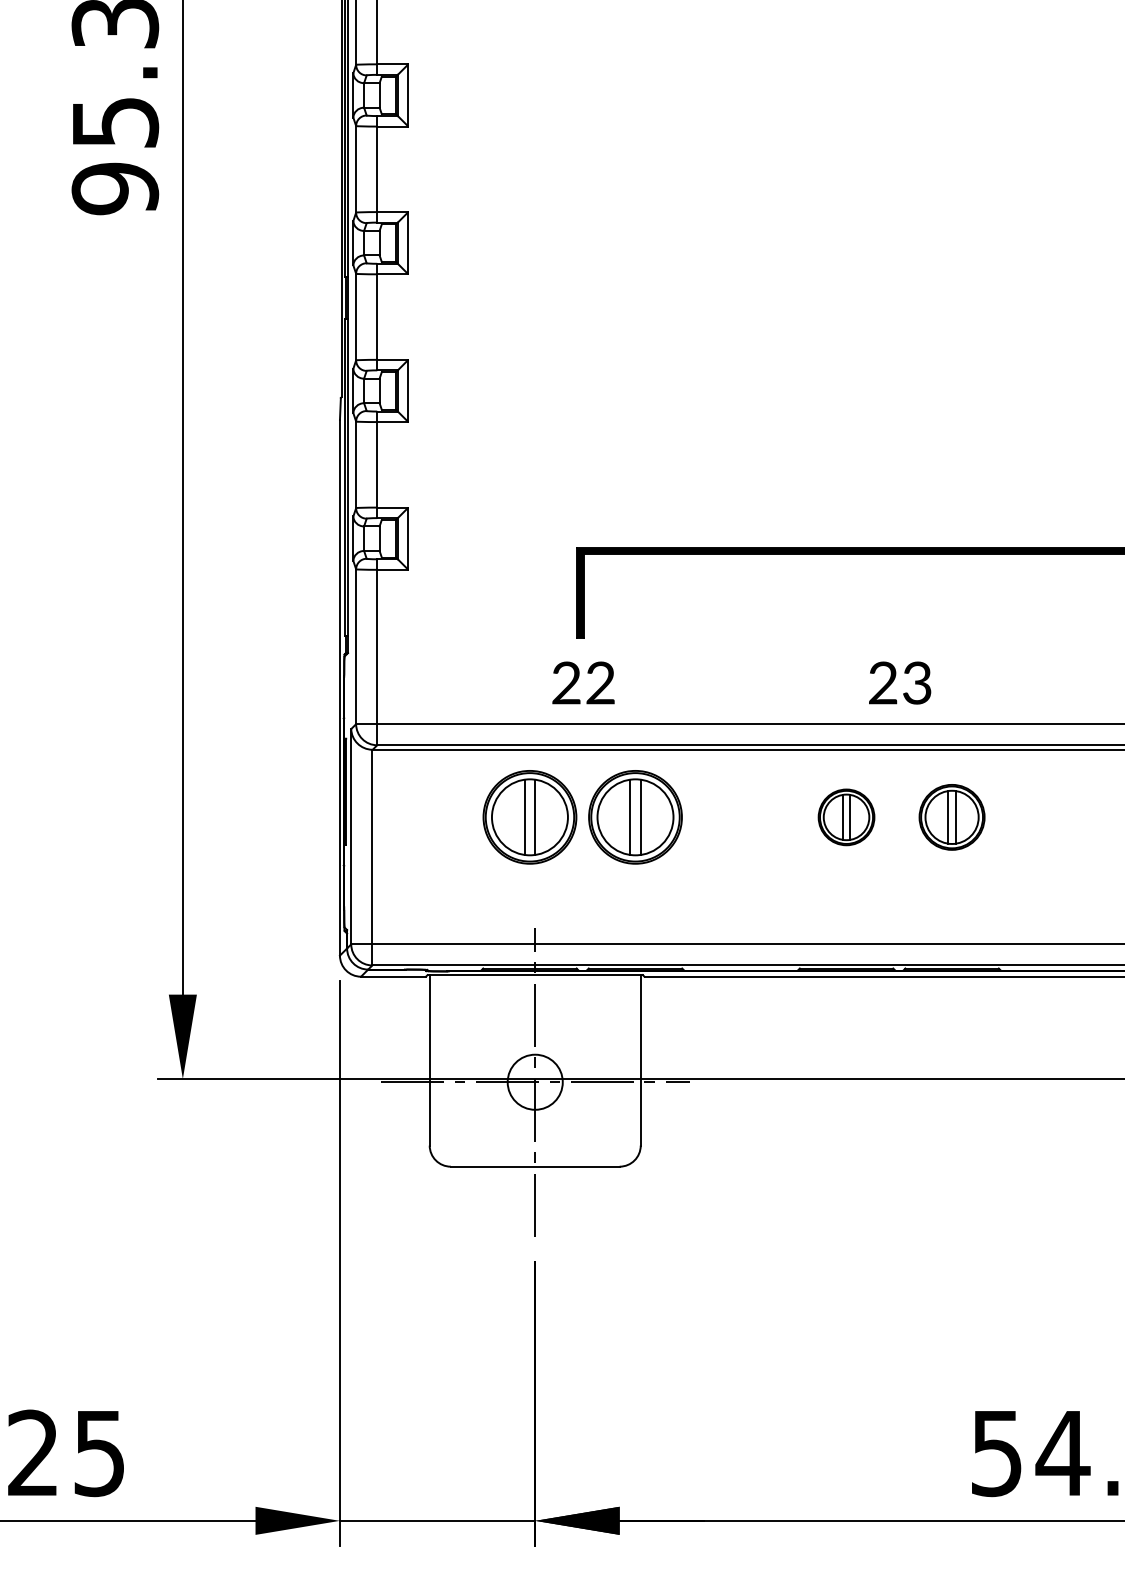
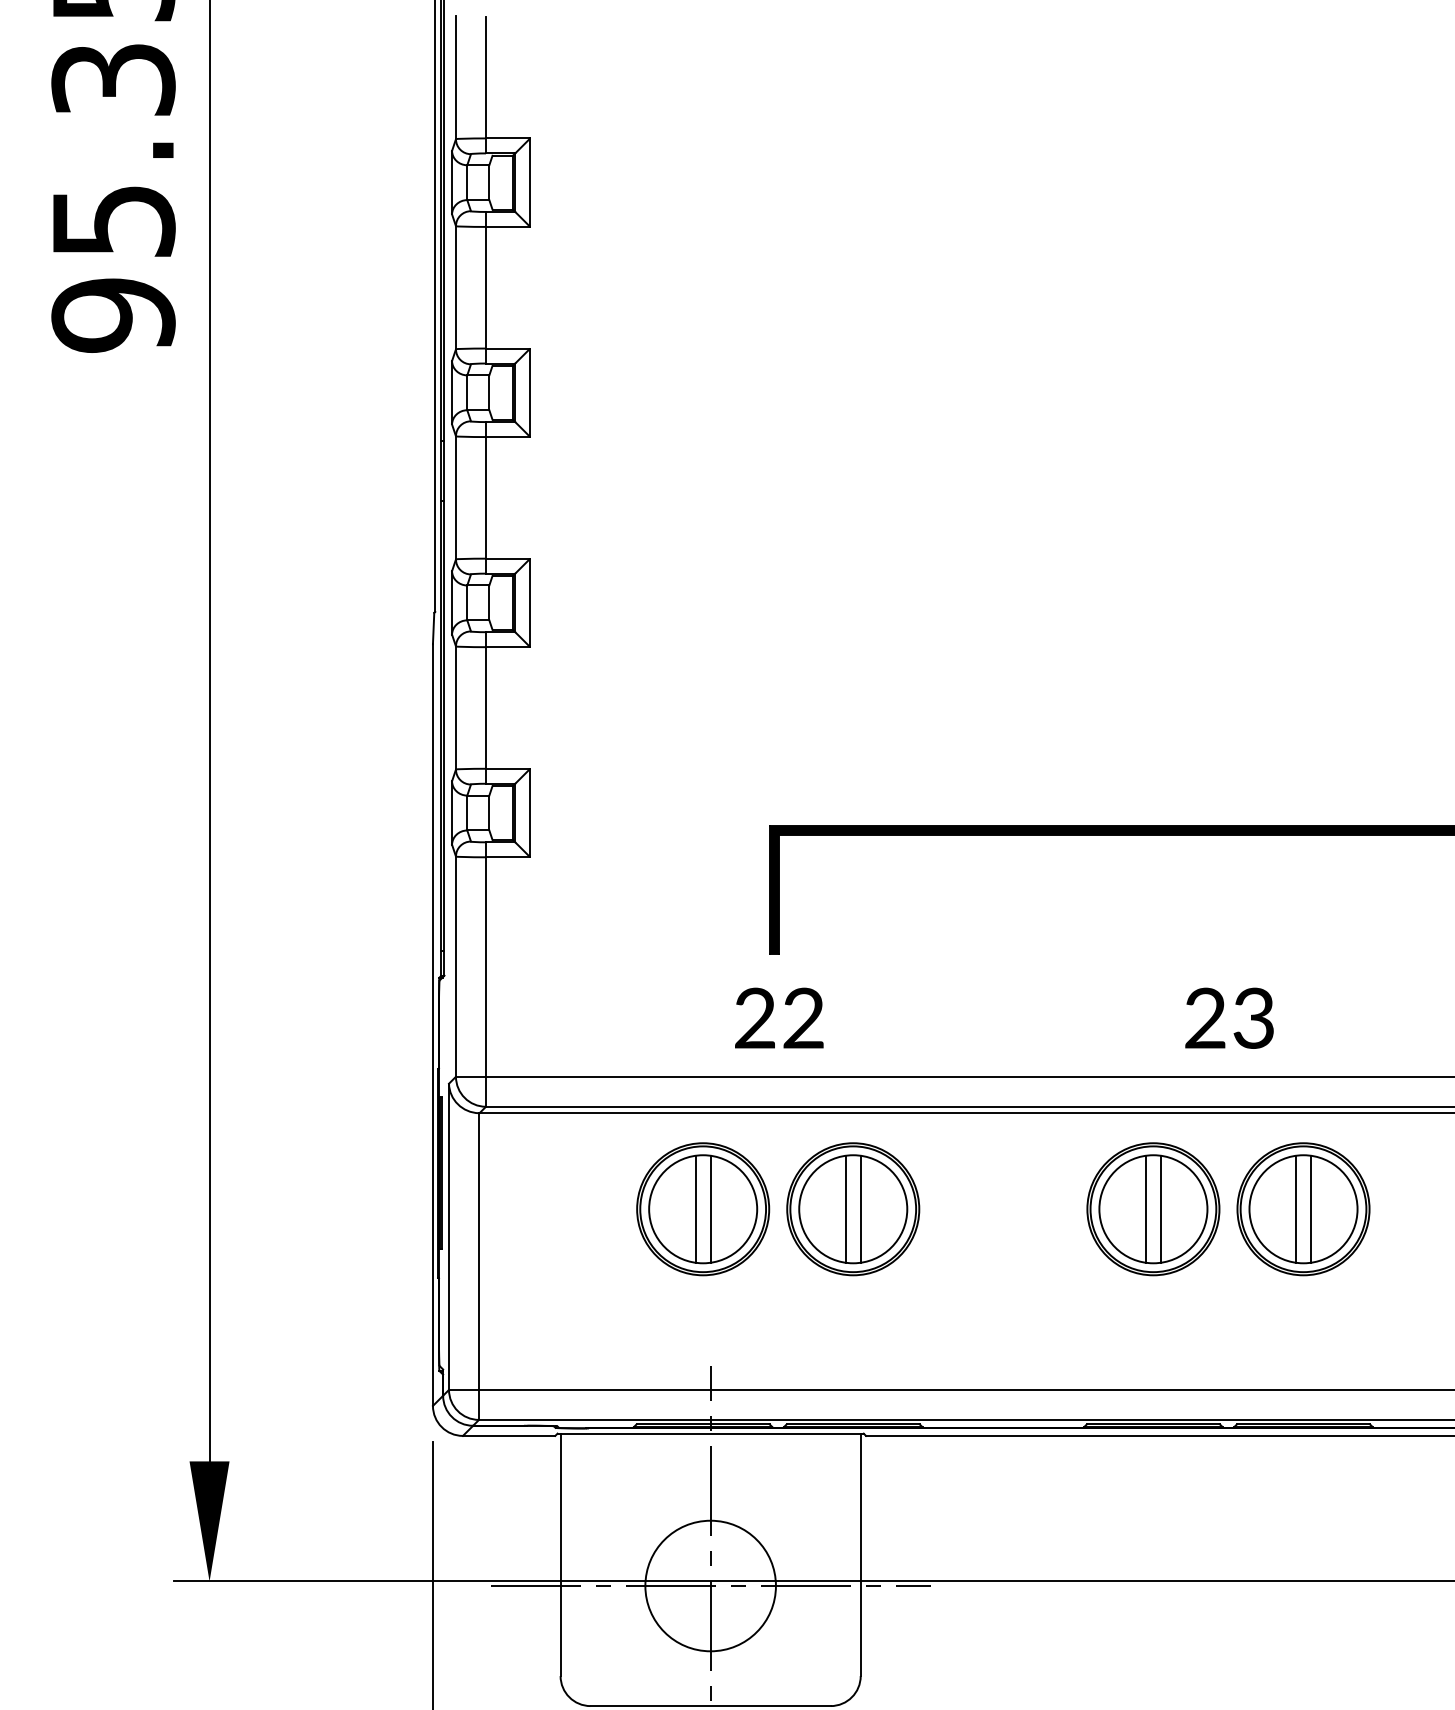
part: (846, 817) -> (1153, 1209), size x1.67
part: (951, 817) -> (1302, 1209), size x1.43
circle: (535, 1082) -> (711, 1586), size x1.67

